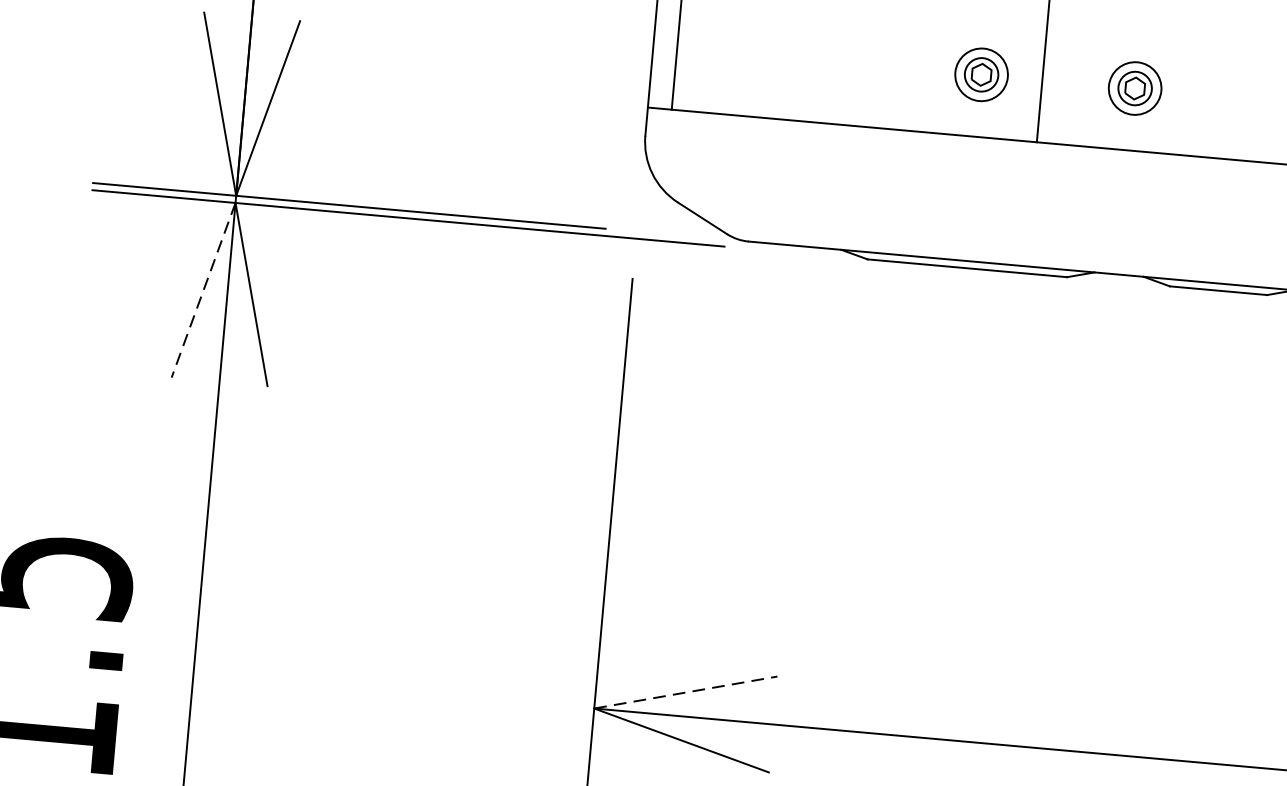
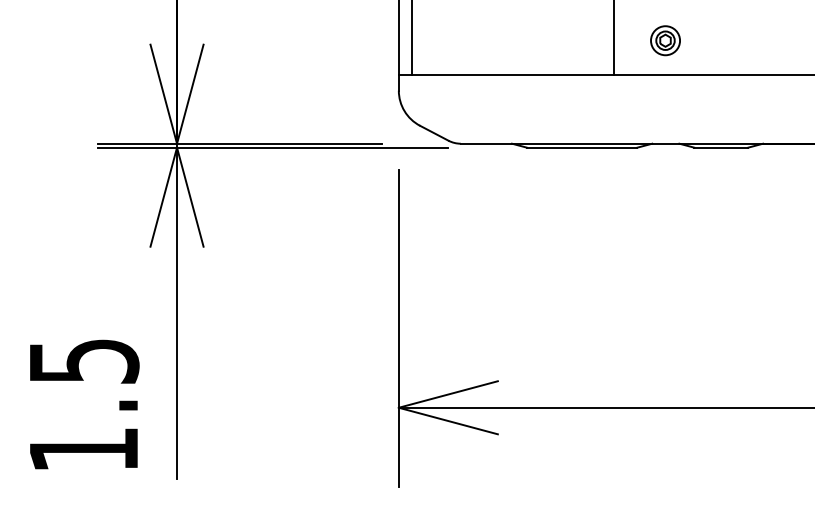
part: (981, 74) -> (580, 40), removed
line: (203, 290) -> (163, 197), dashed -> solid
line: (686, 692) -> (448, 394), dashed -> solid

